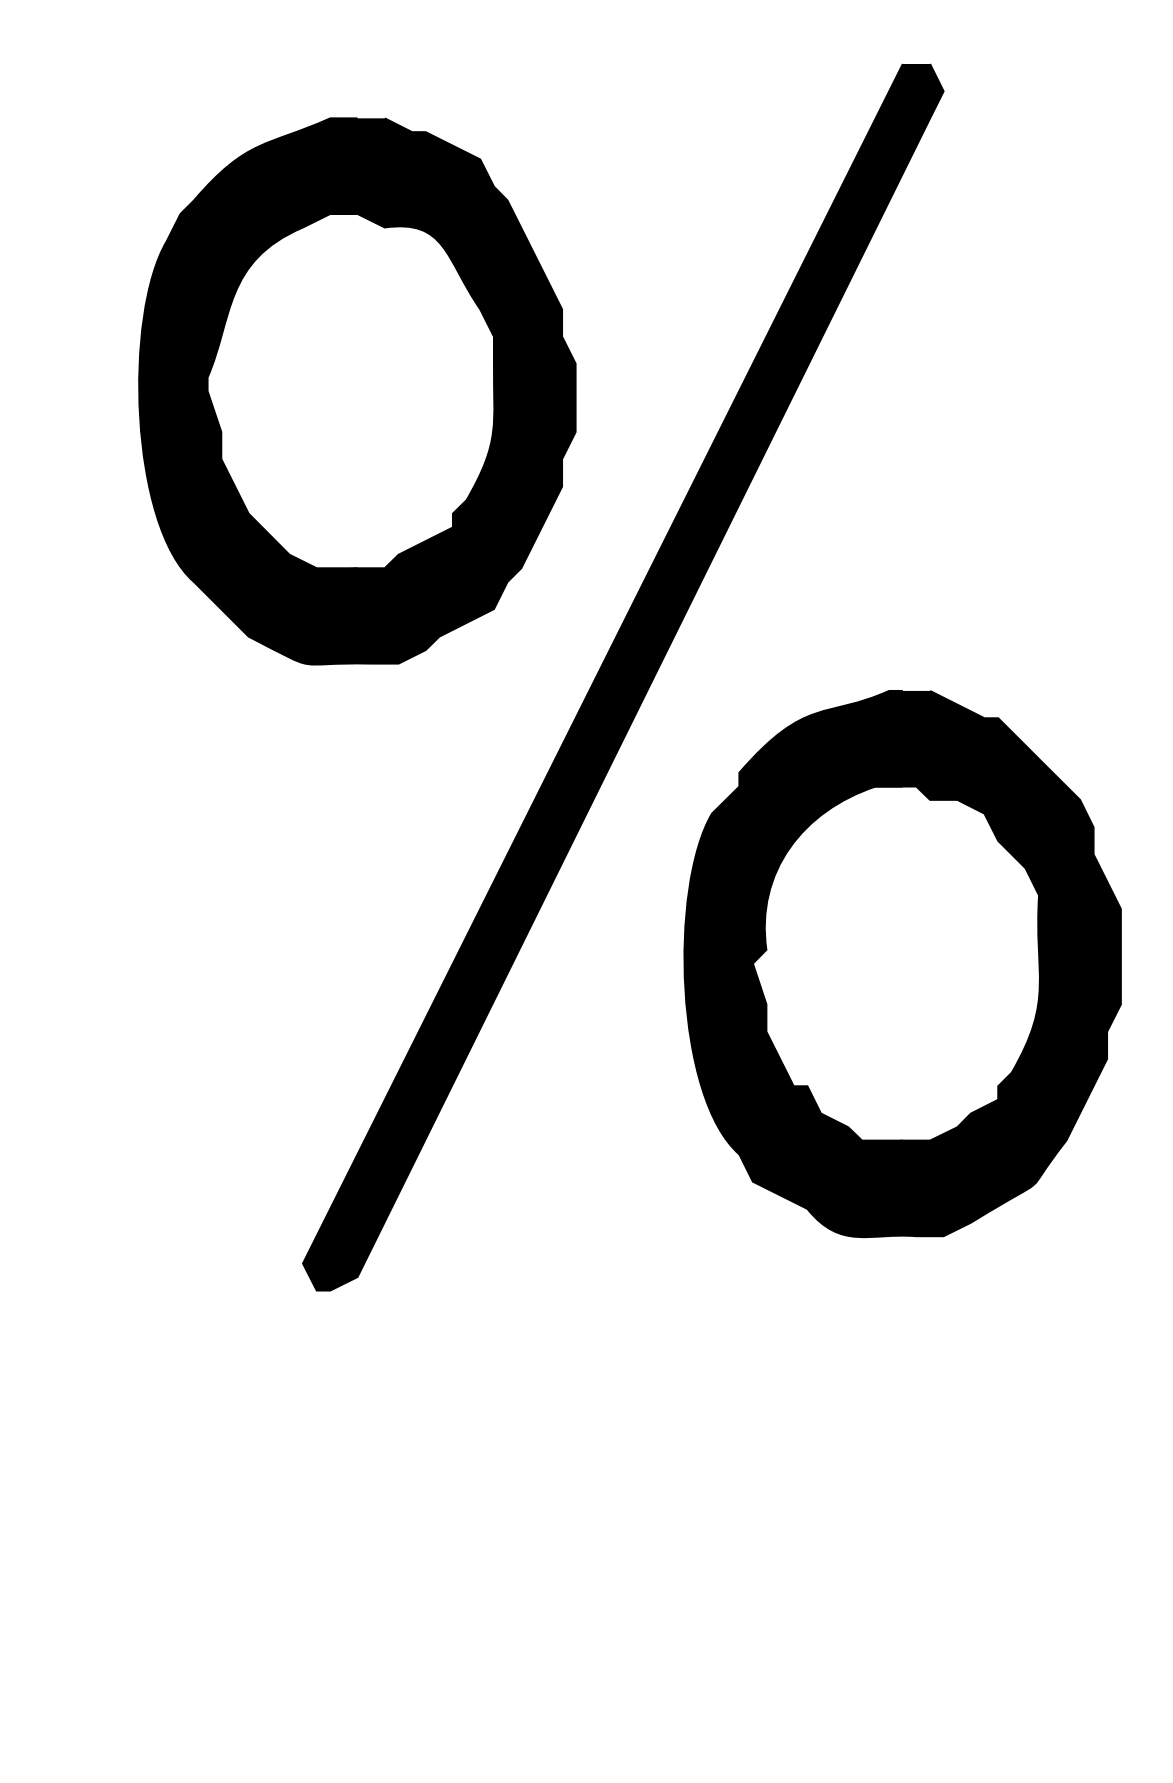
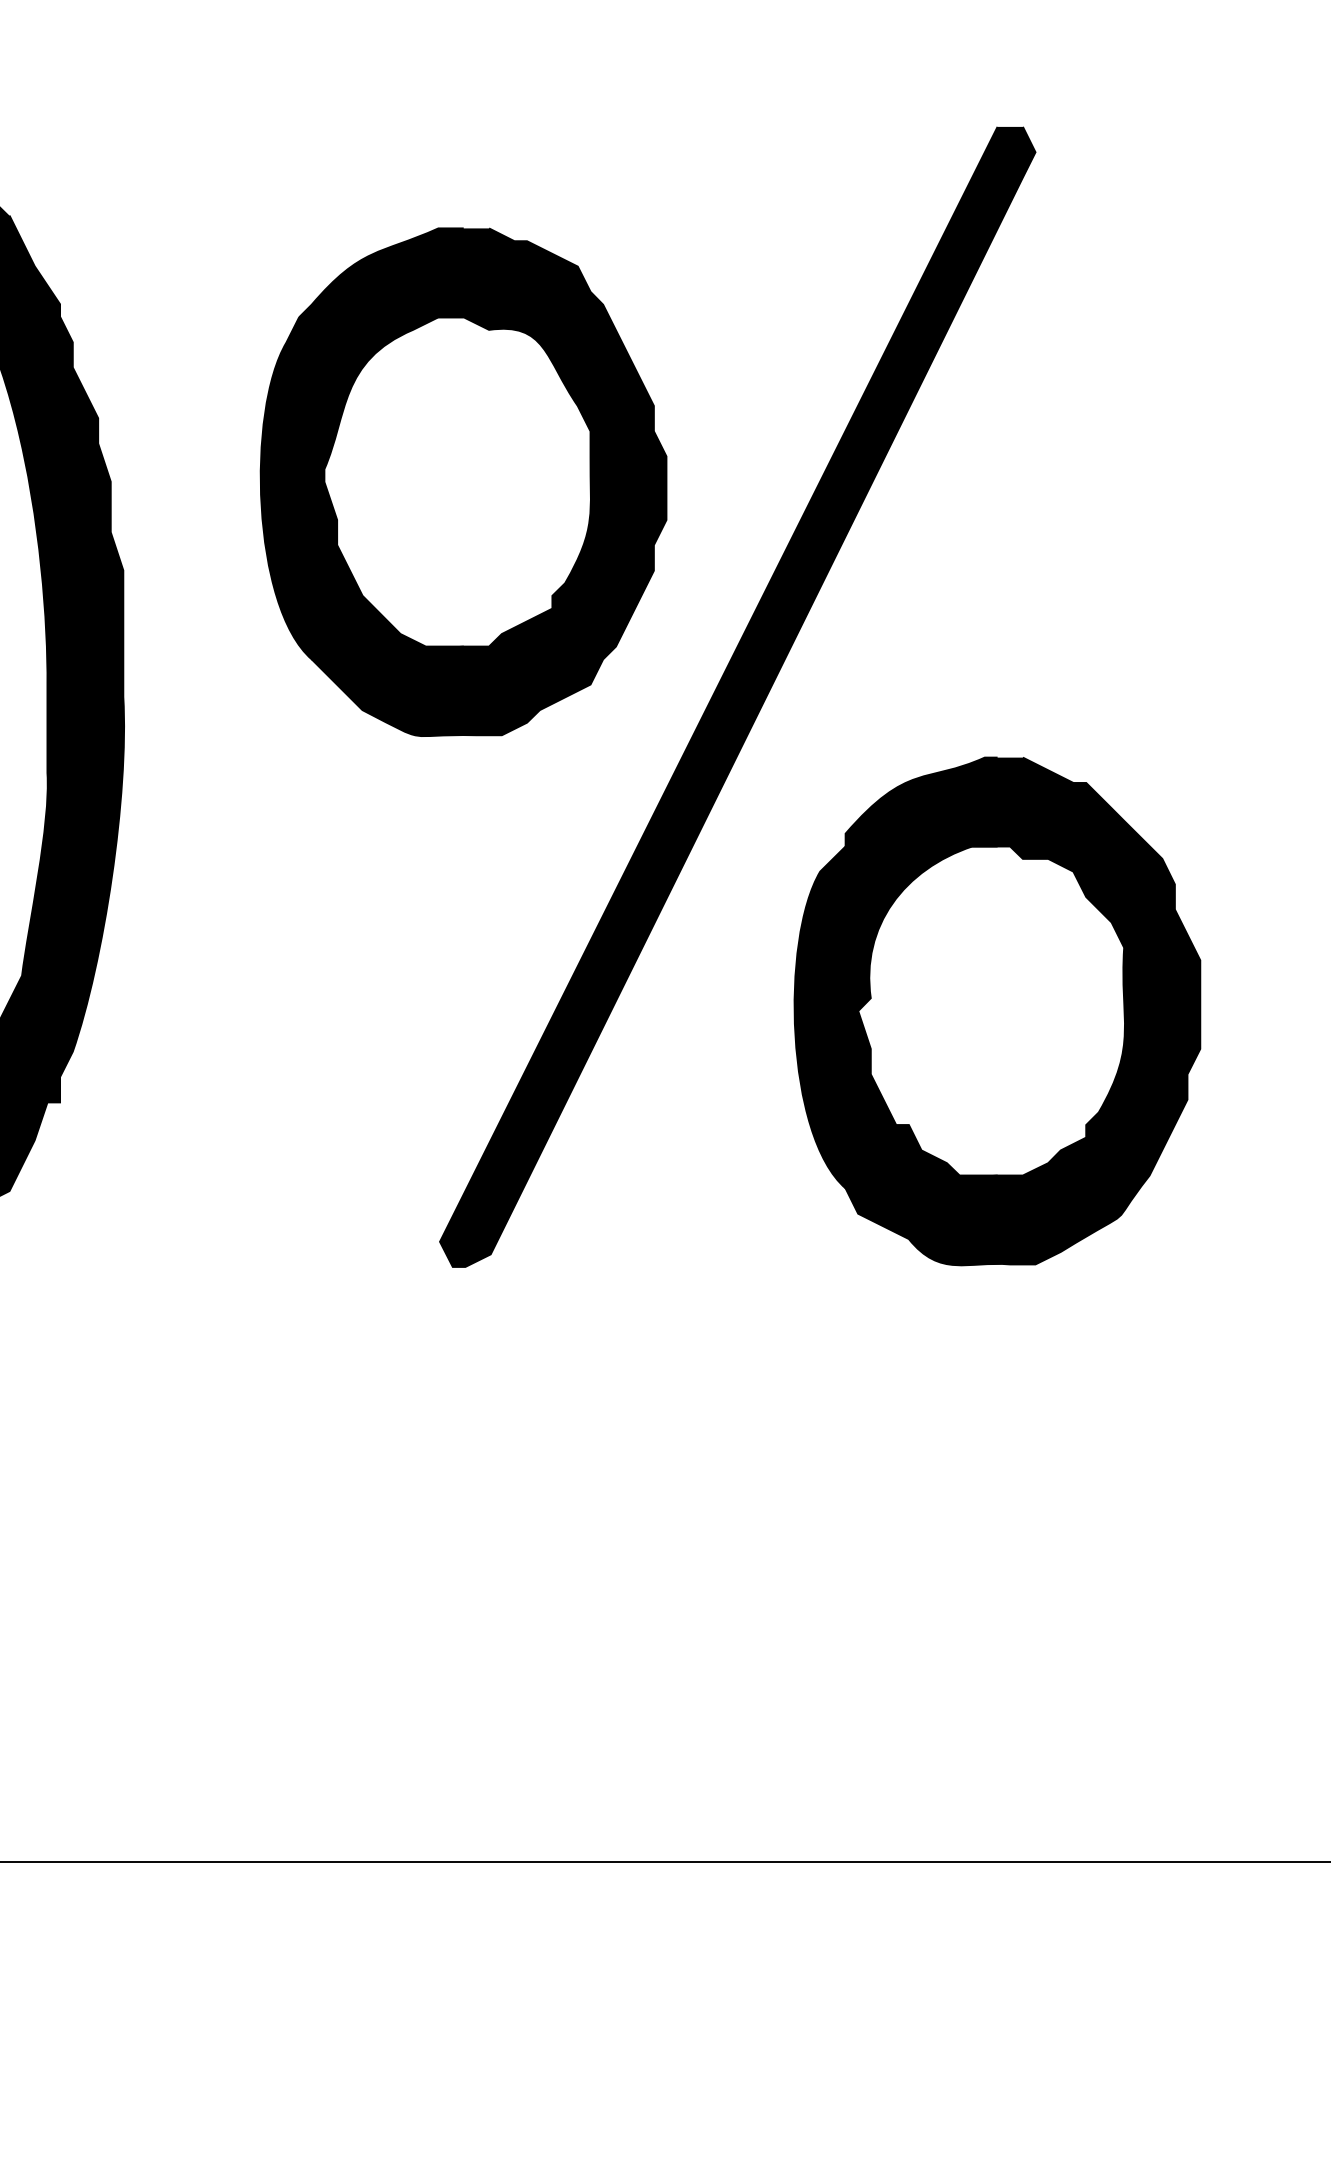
part: (357, 390) -> (463, 481), moved
part: (902, 964) -> (997, 1011), moved

